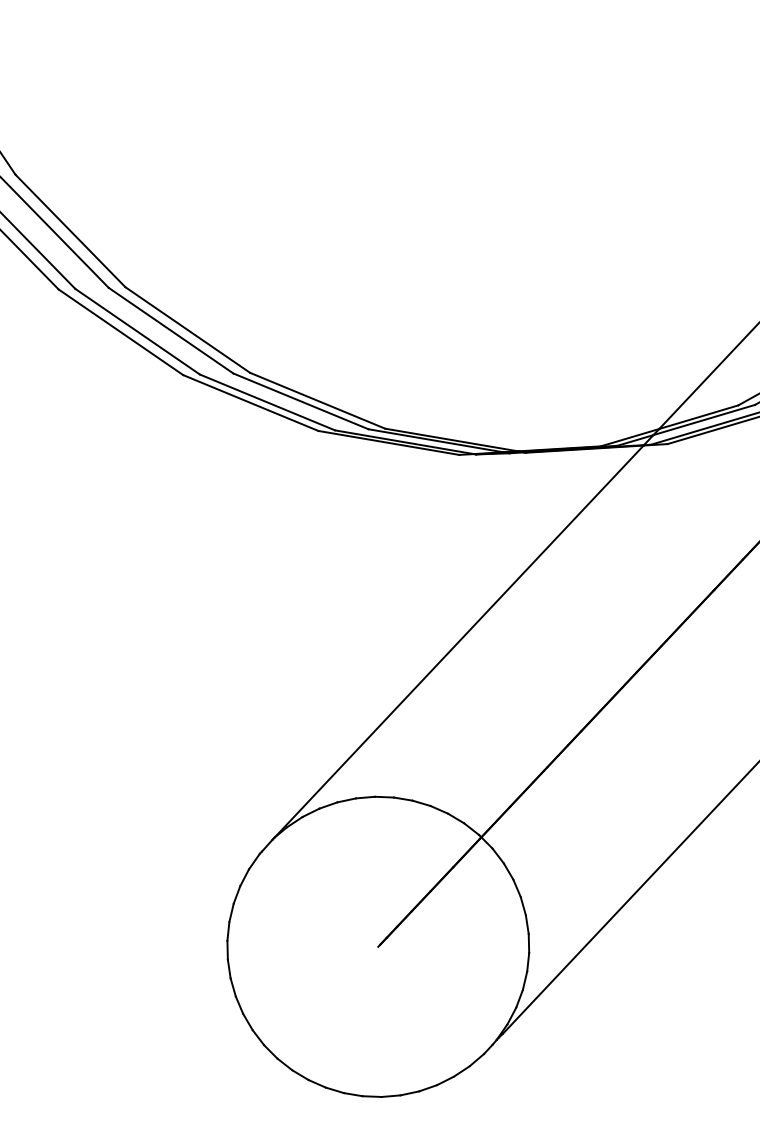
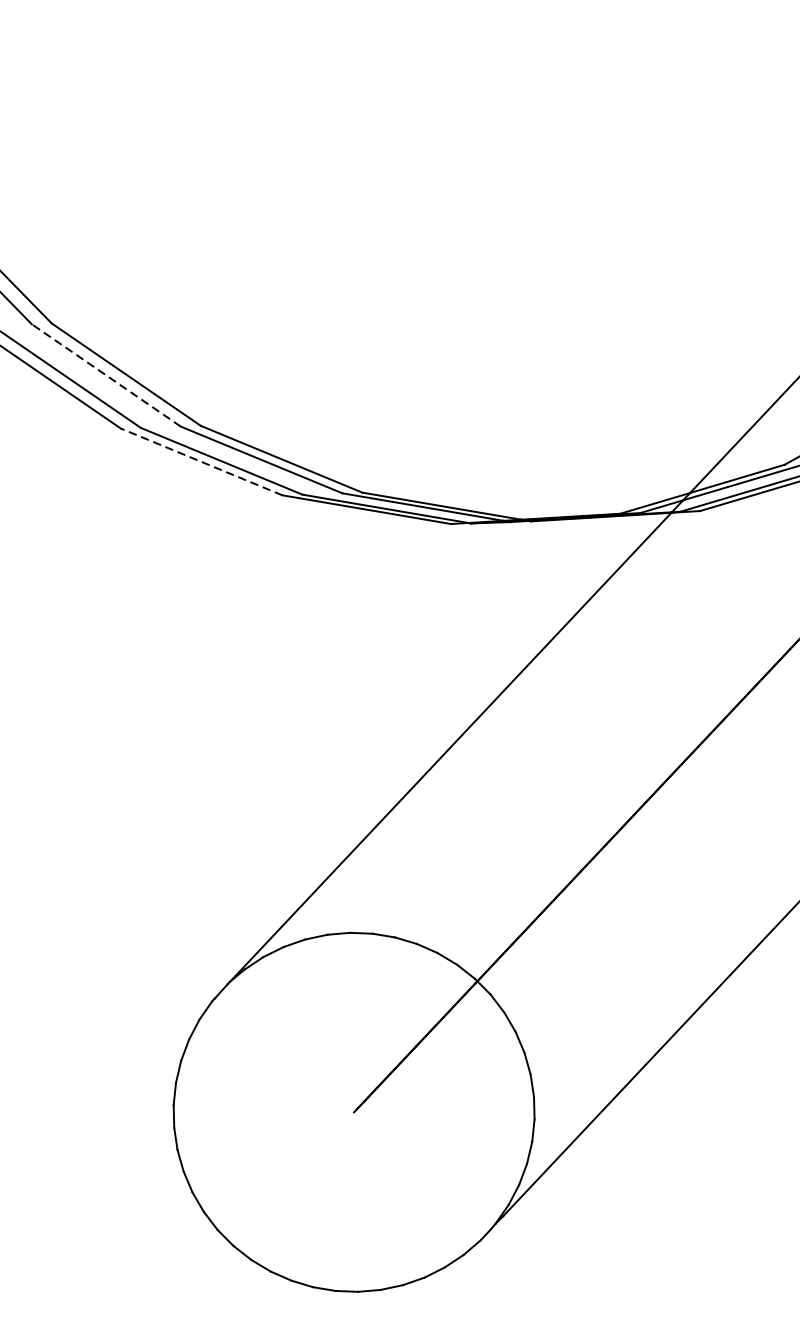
line: (171, 330) -> (106, 375), solid -> dashed
line: (250, 402) -> (201, 461), solid -> dashed

